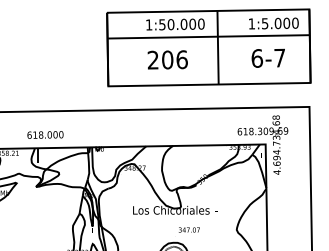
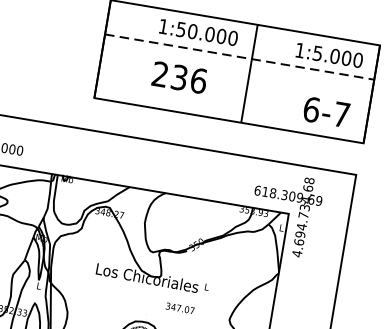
line: (209, 36) -> (240, 56), solid -> dashed
text: (267, 57) -> (325, 110), moved
text: (167, 59) -> (179, 77), 206 -> 236
text: (189, 229) -> (180, 307), moved

